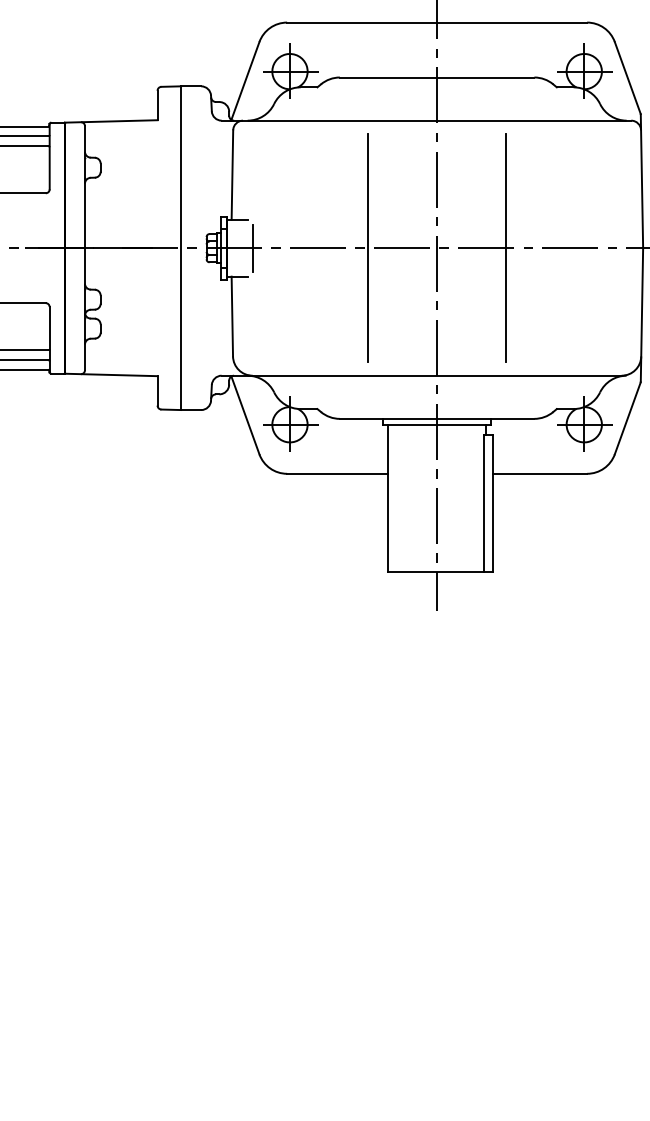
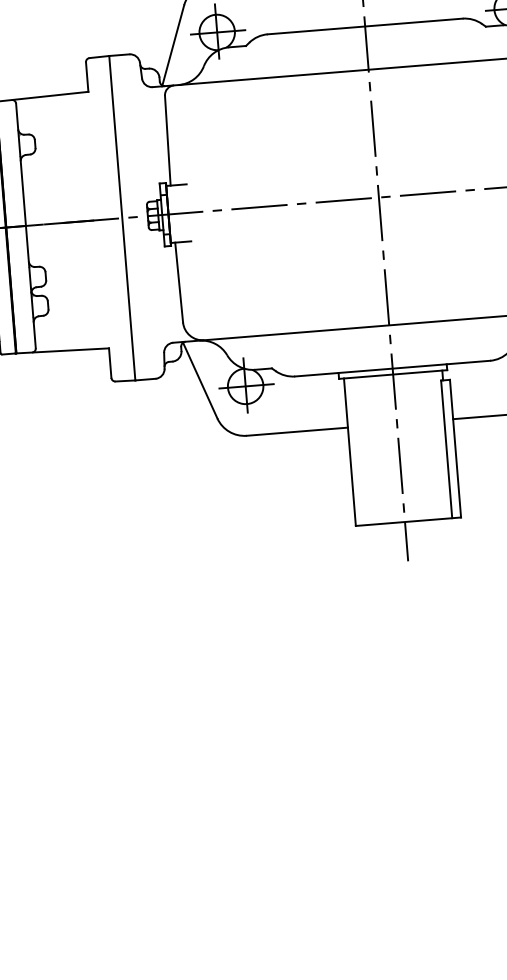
line: (252, 247) -> (193, 211), removed
line: (368, 247) -> (310, 202), removed
line: (505, 247) -> (447, 191), removed

